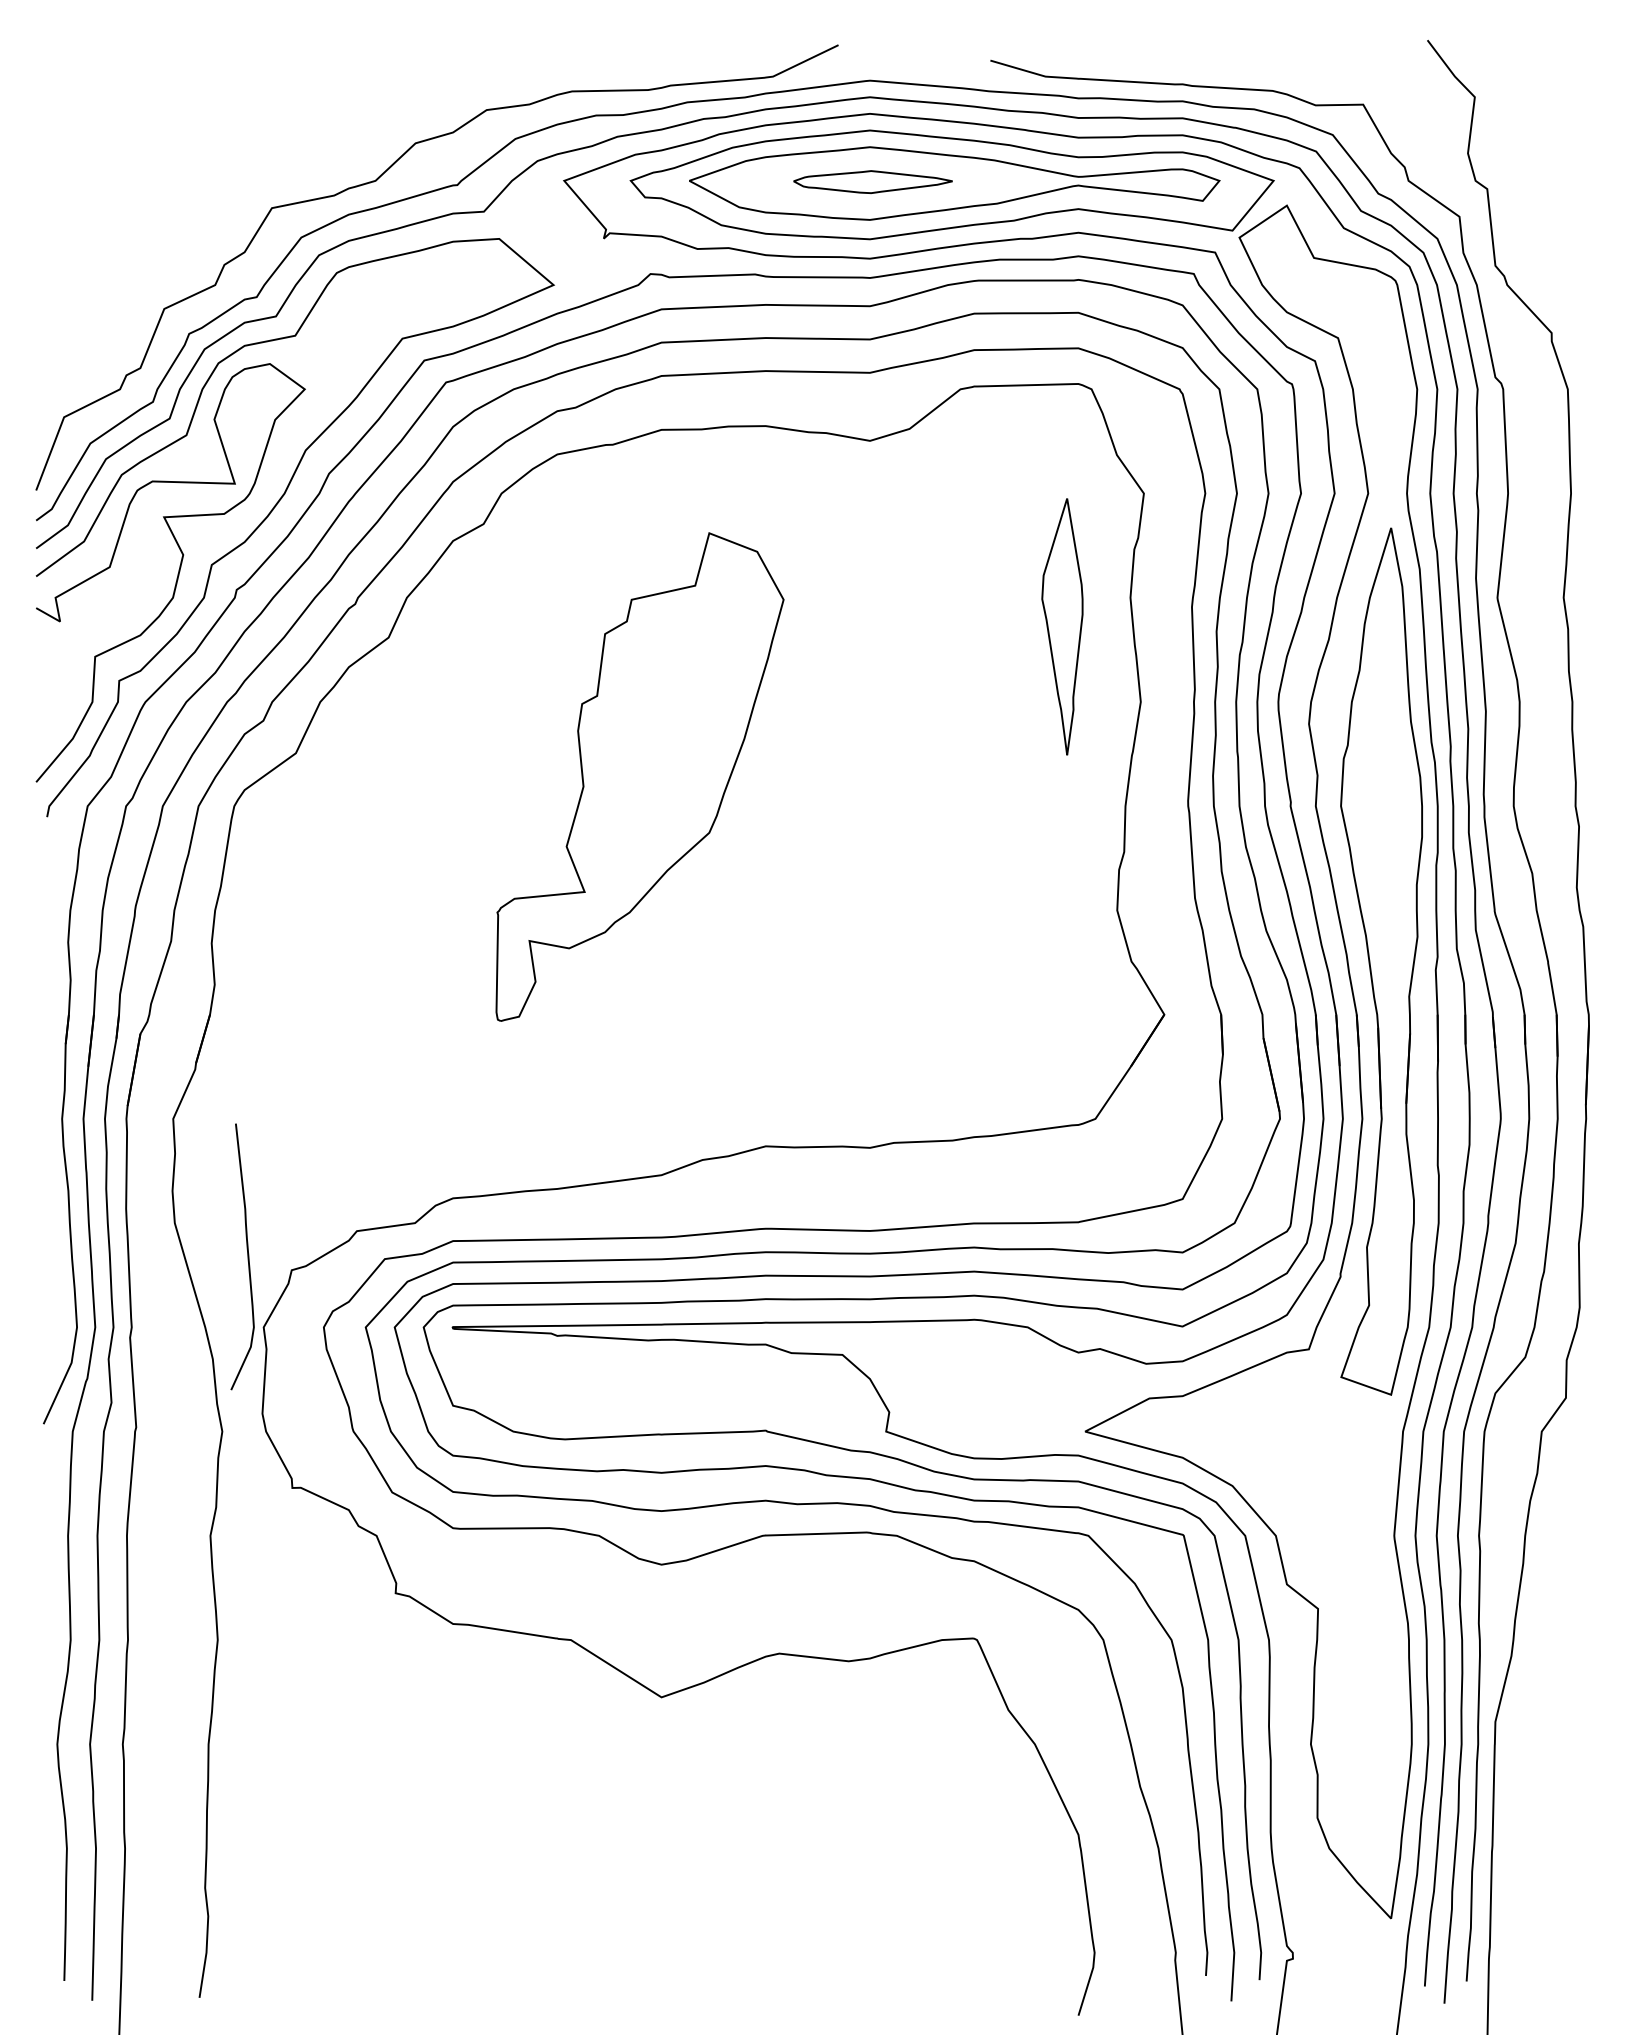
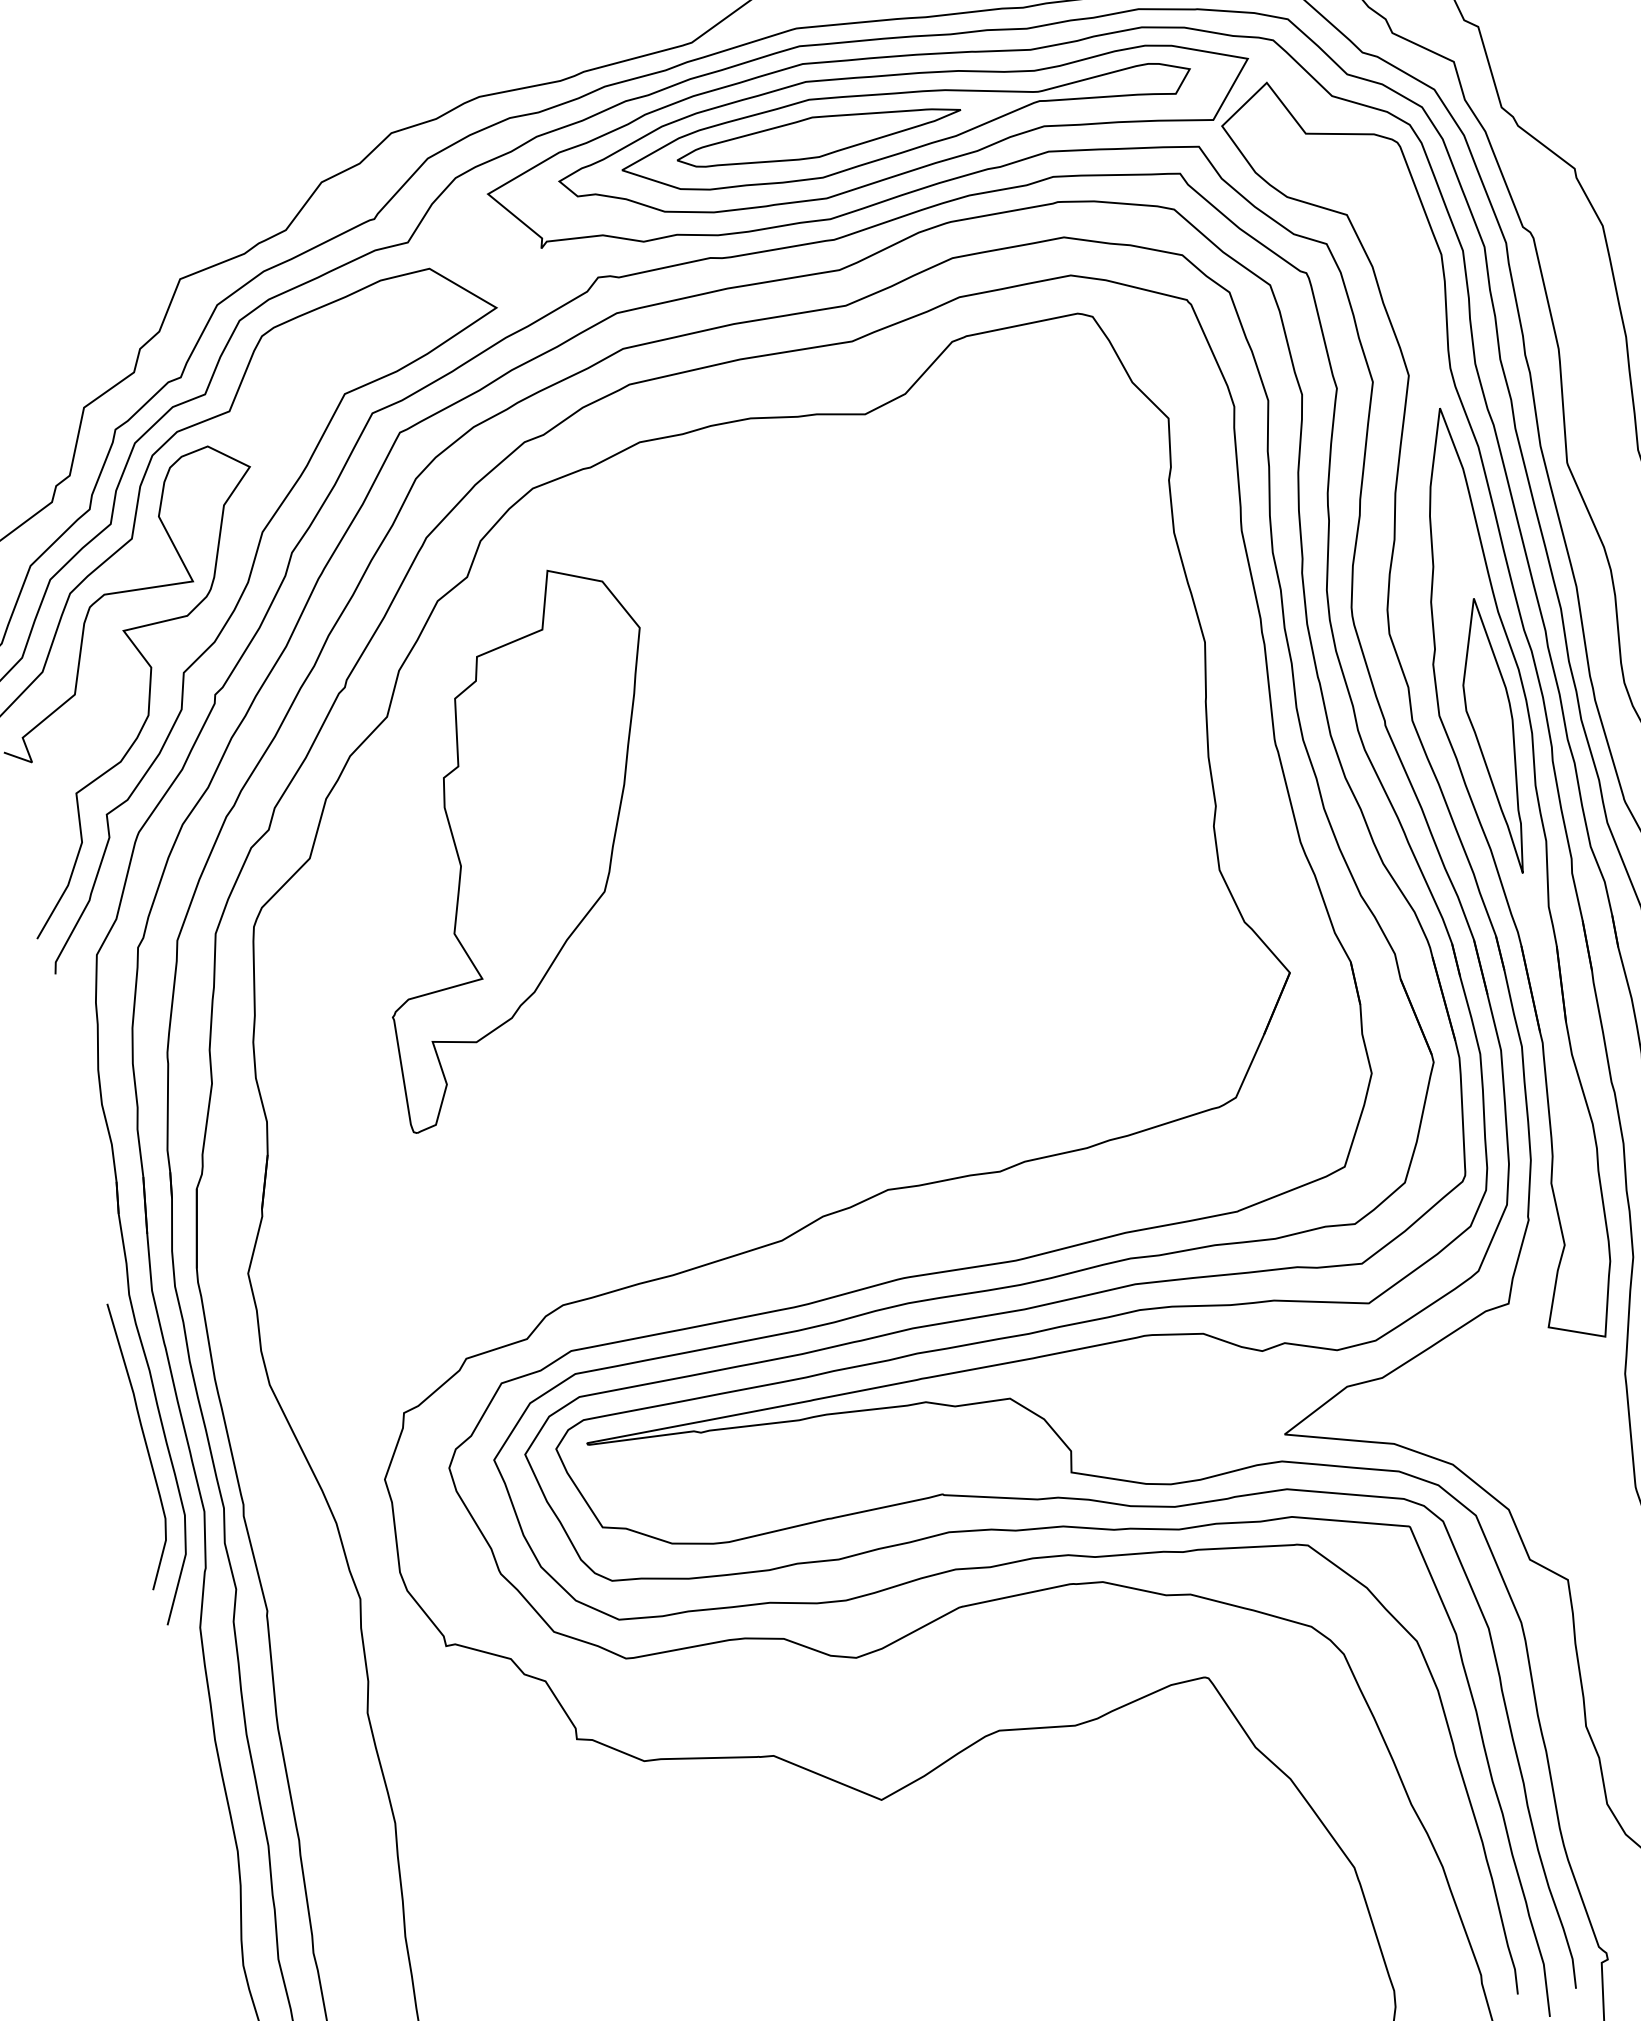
part: (872, 181) -> (818, 136), size x1.67
part: (1062, 626) -> (1493, 736), moved
part: (639, 776) -> (519, 844), moved
curve: (247, 1256) -> (145, 1443), moved

